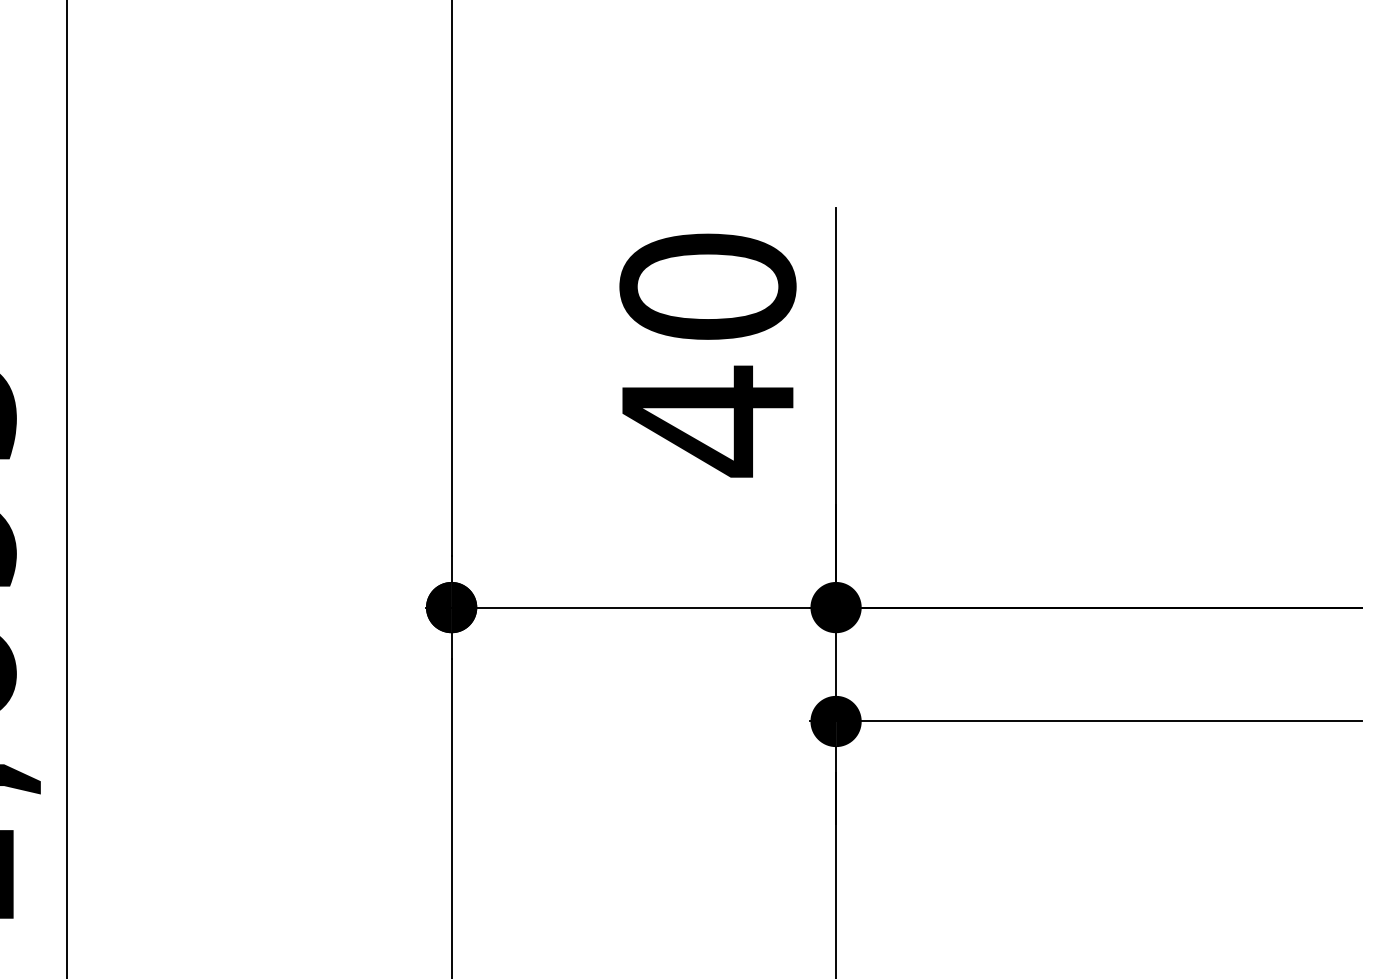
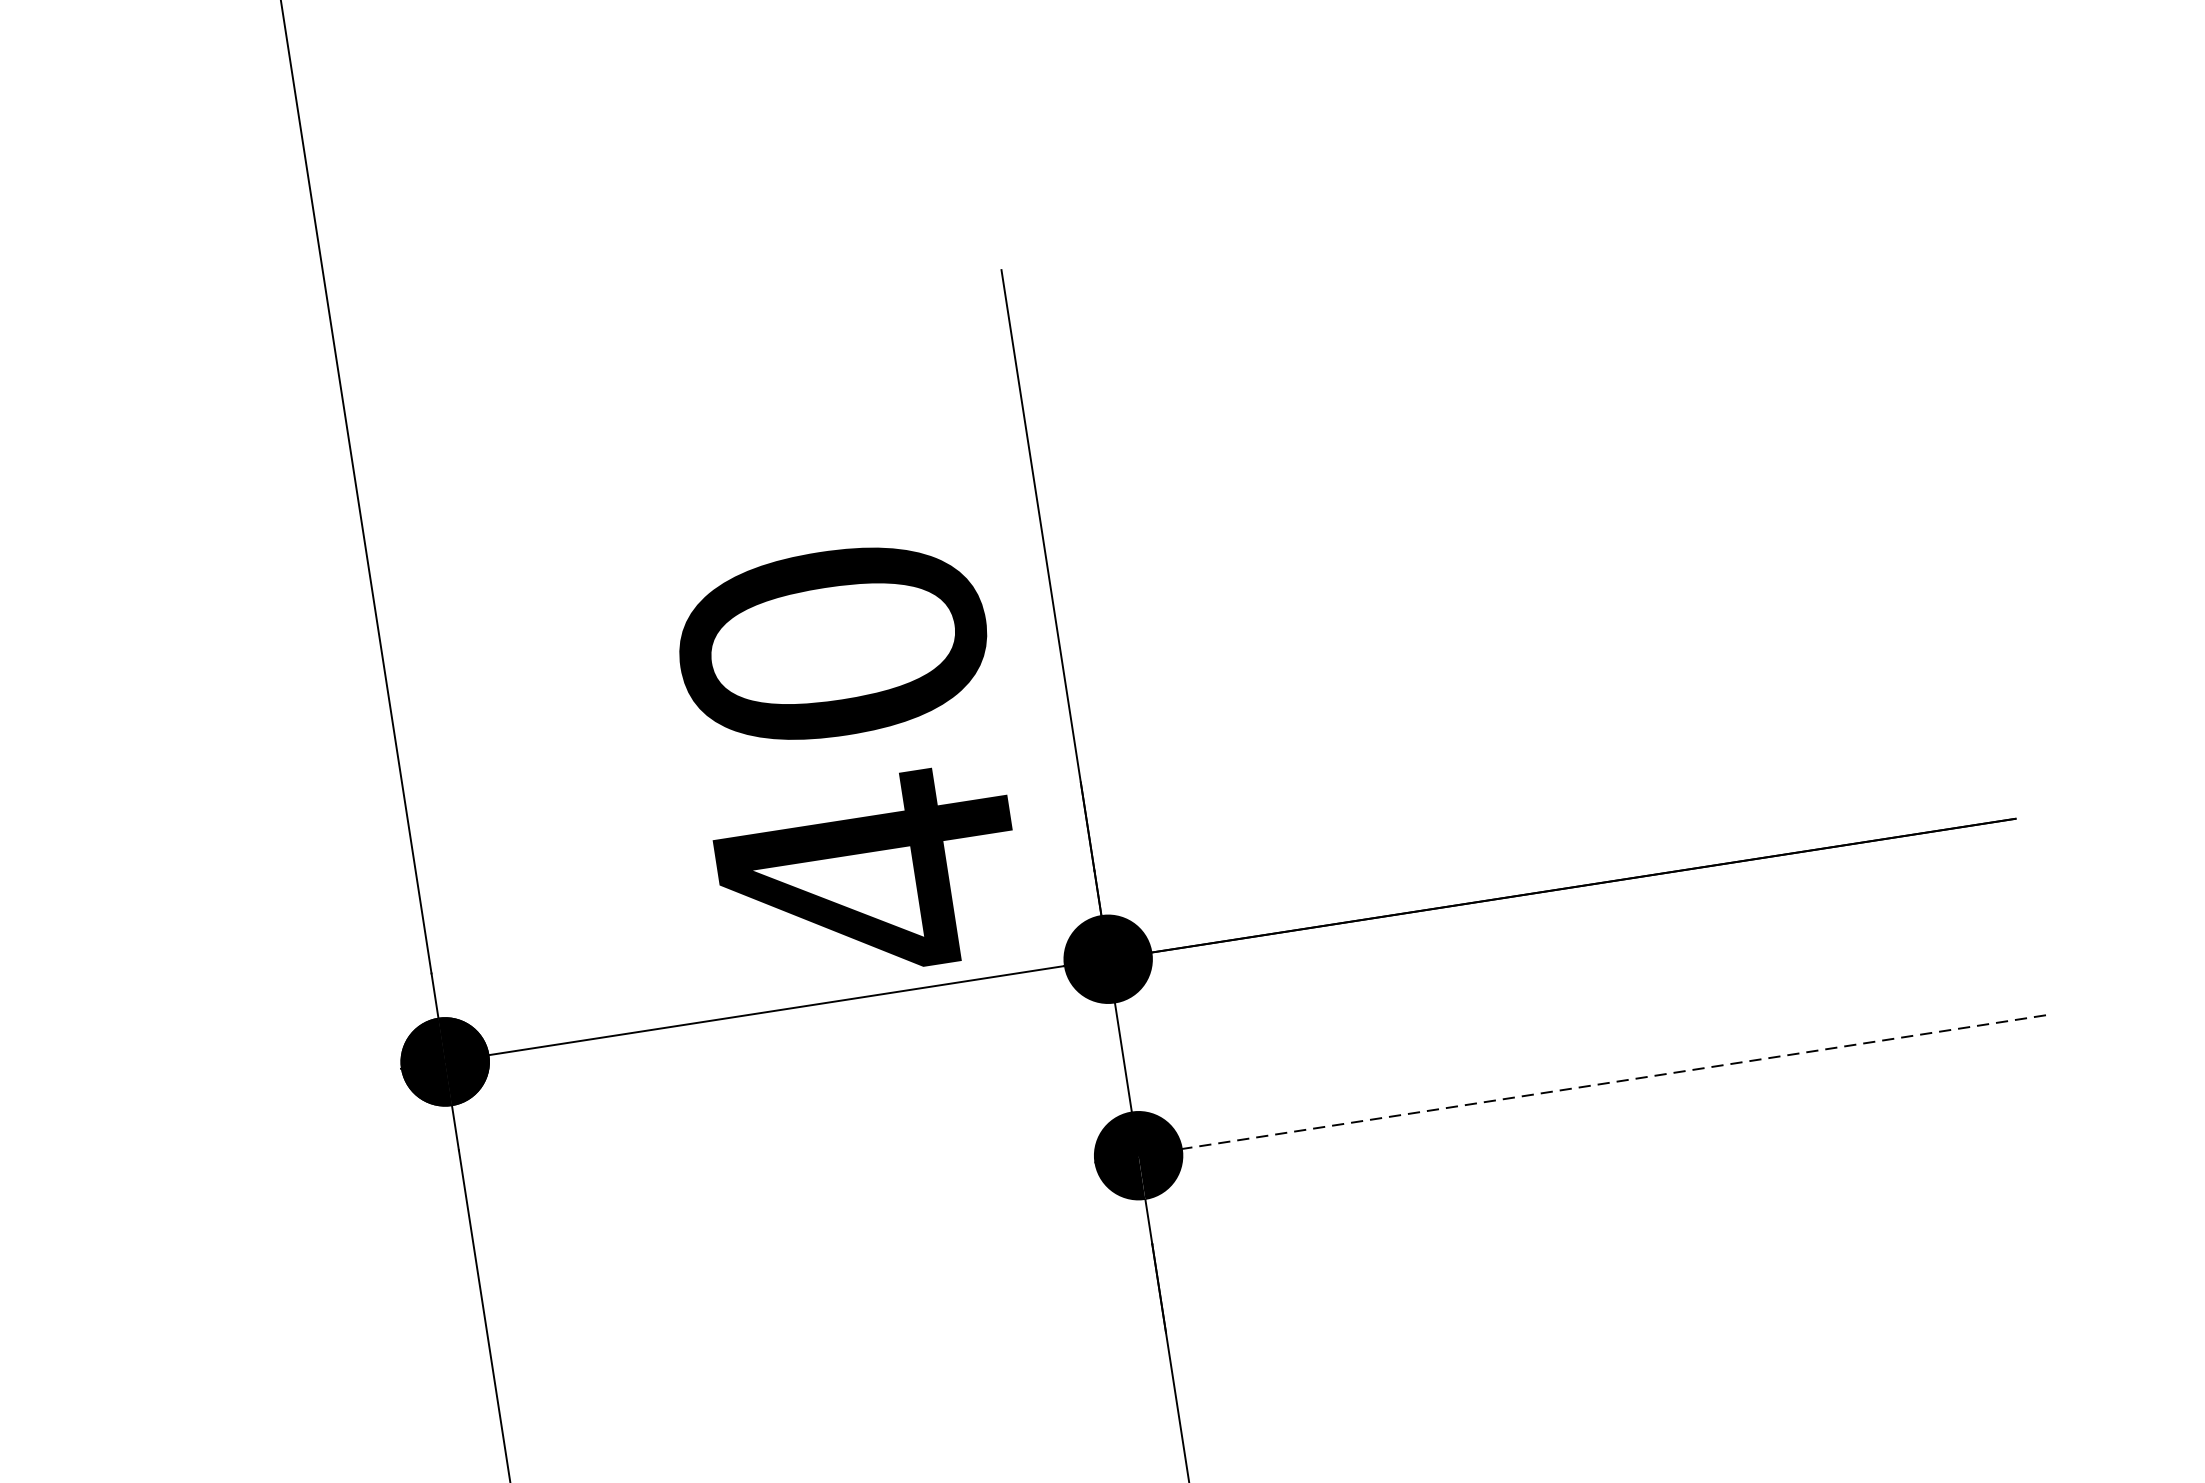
text: (707, 355) -> (850, 762), moved
line: (1086, 721) -> (1570, 1088), solid -> dashed

